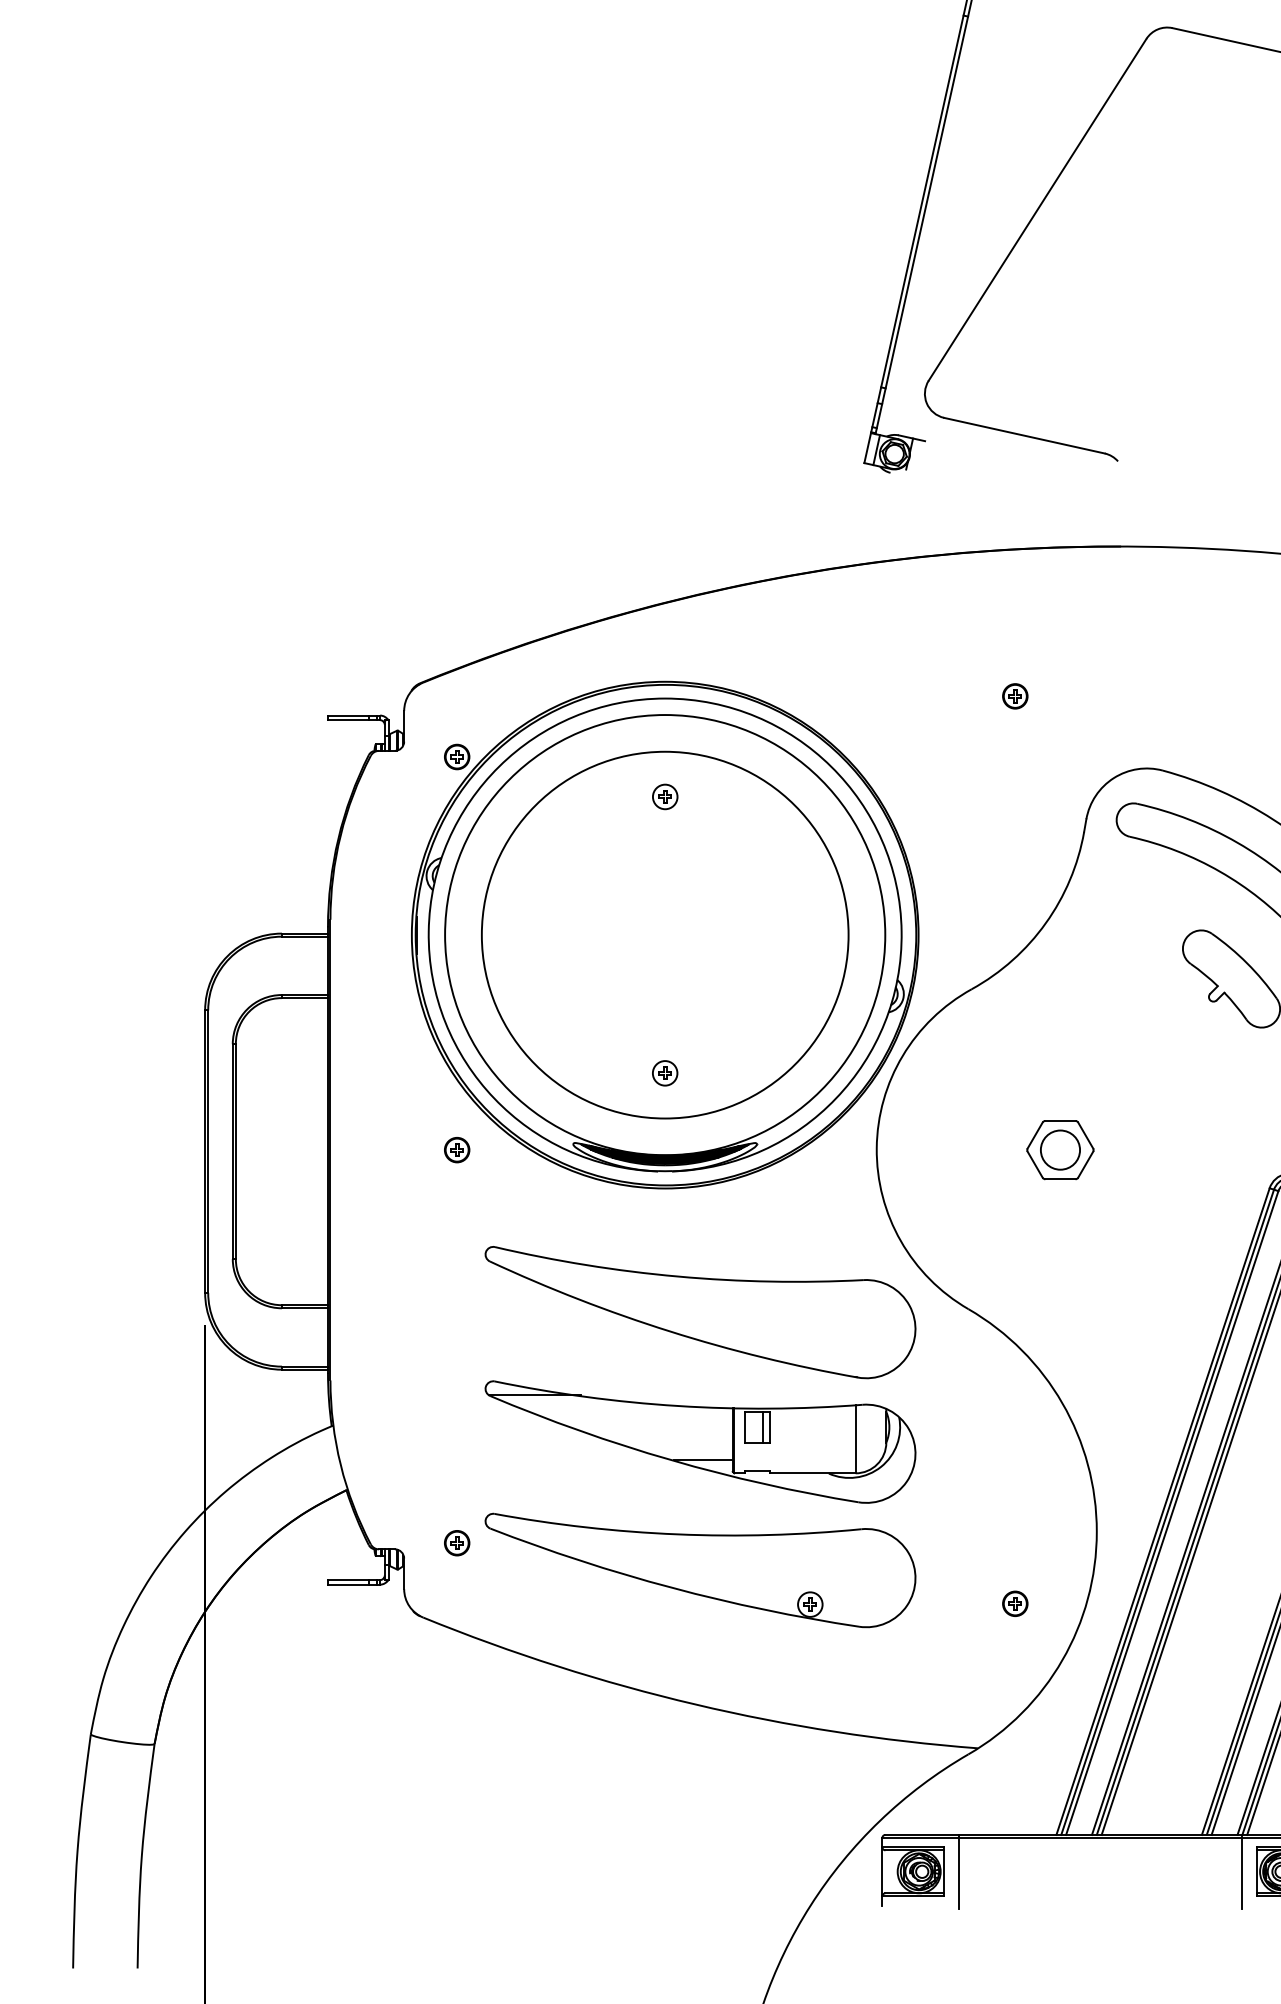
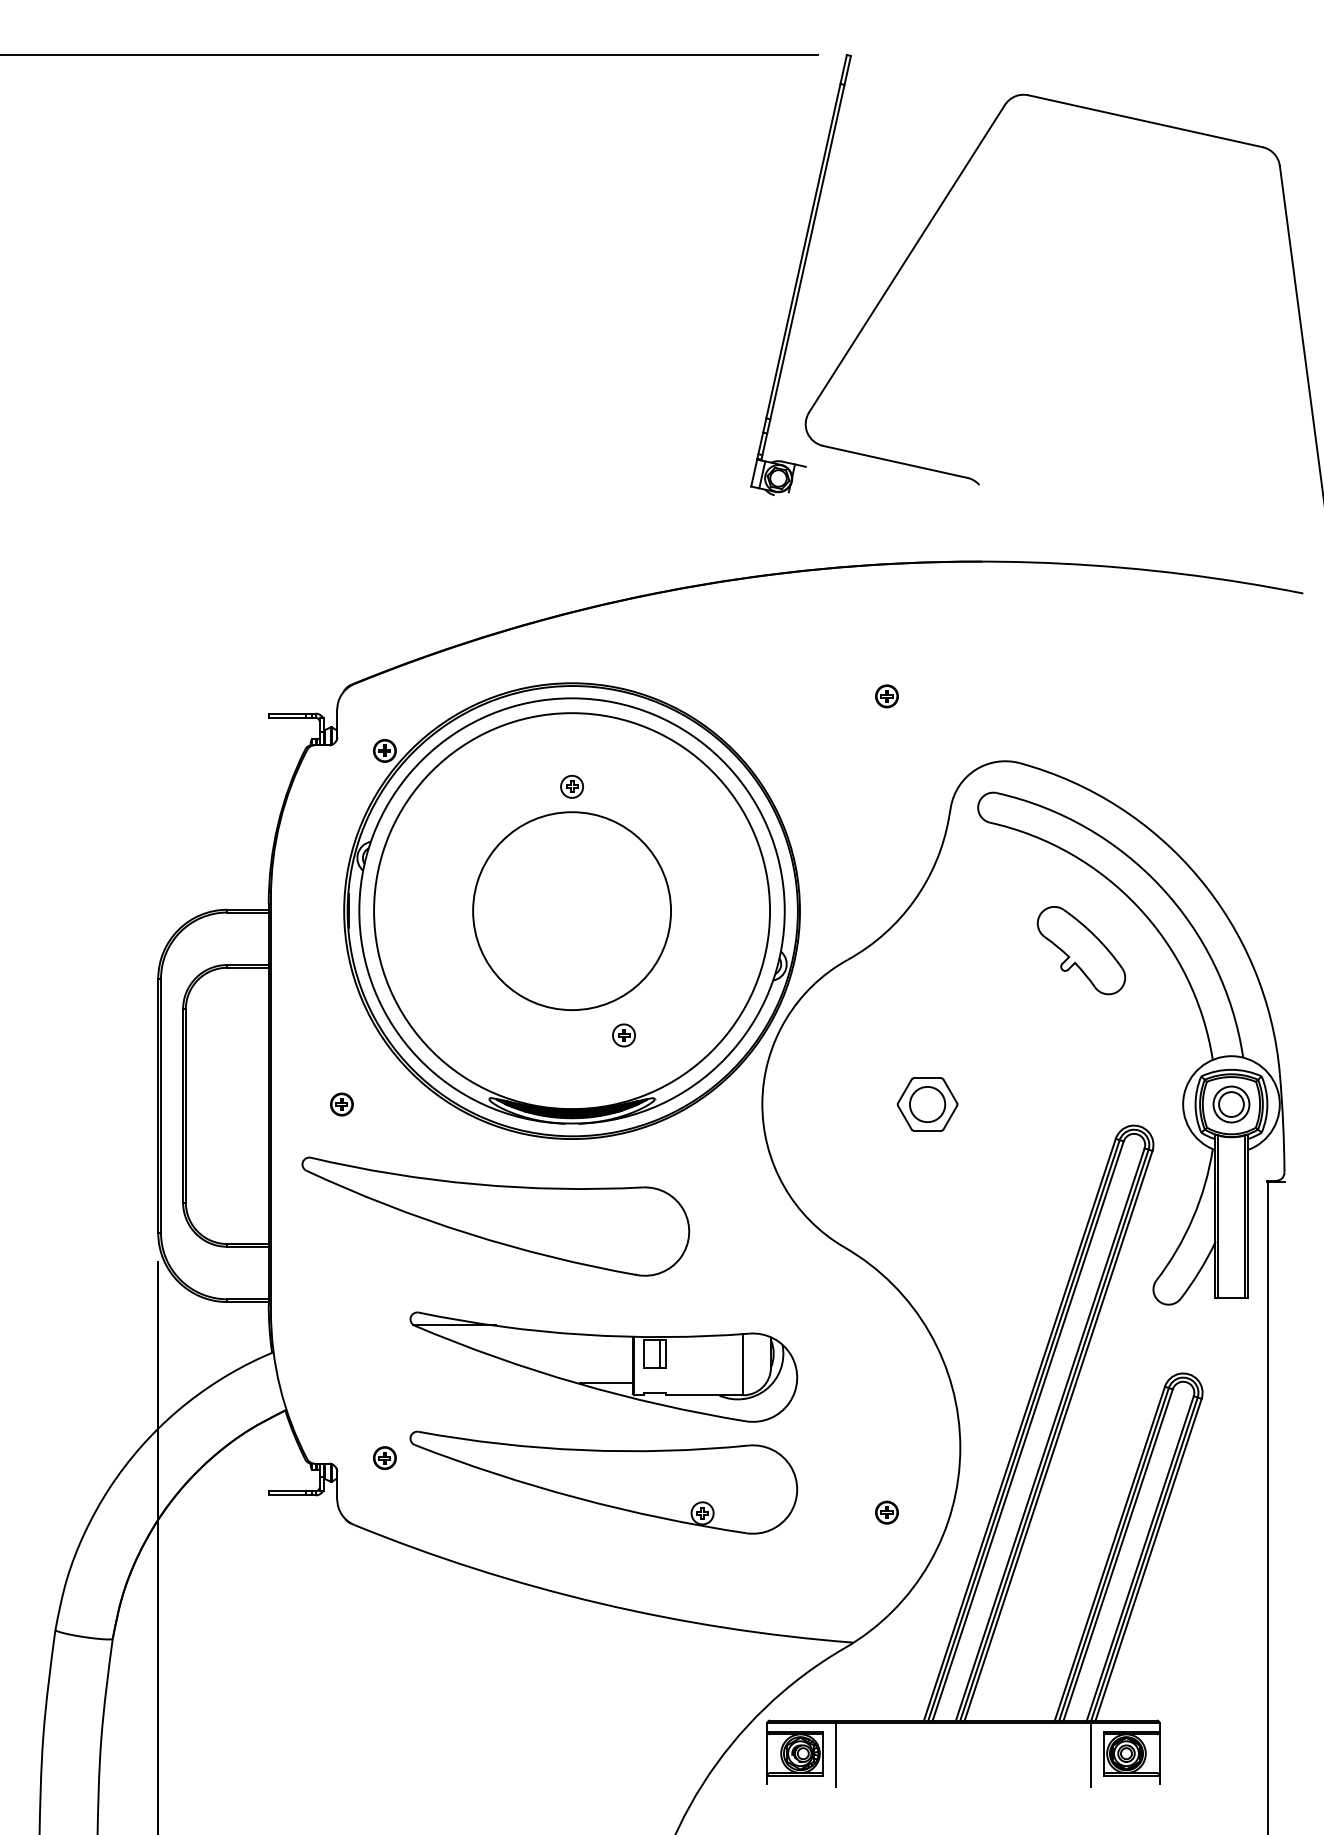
circle: (665, 935) -> (572, 911), size x0.6
part: (664, 1073) -> (623, 1035), moved
part: (456, 1150) -> (341, 1104), moved
part: (700, 1312) -> (495, 1216), moved

